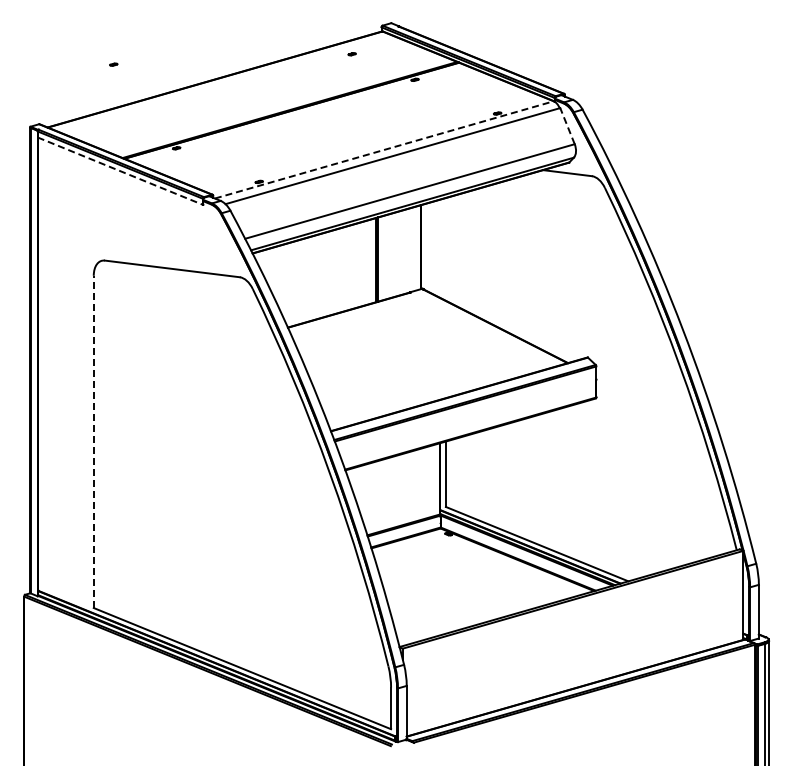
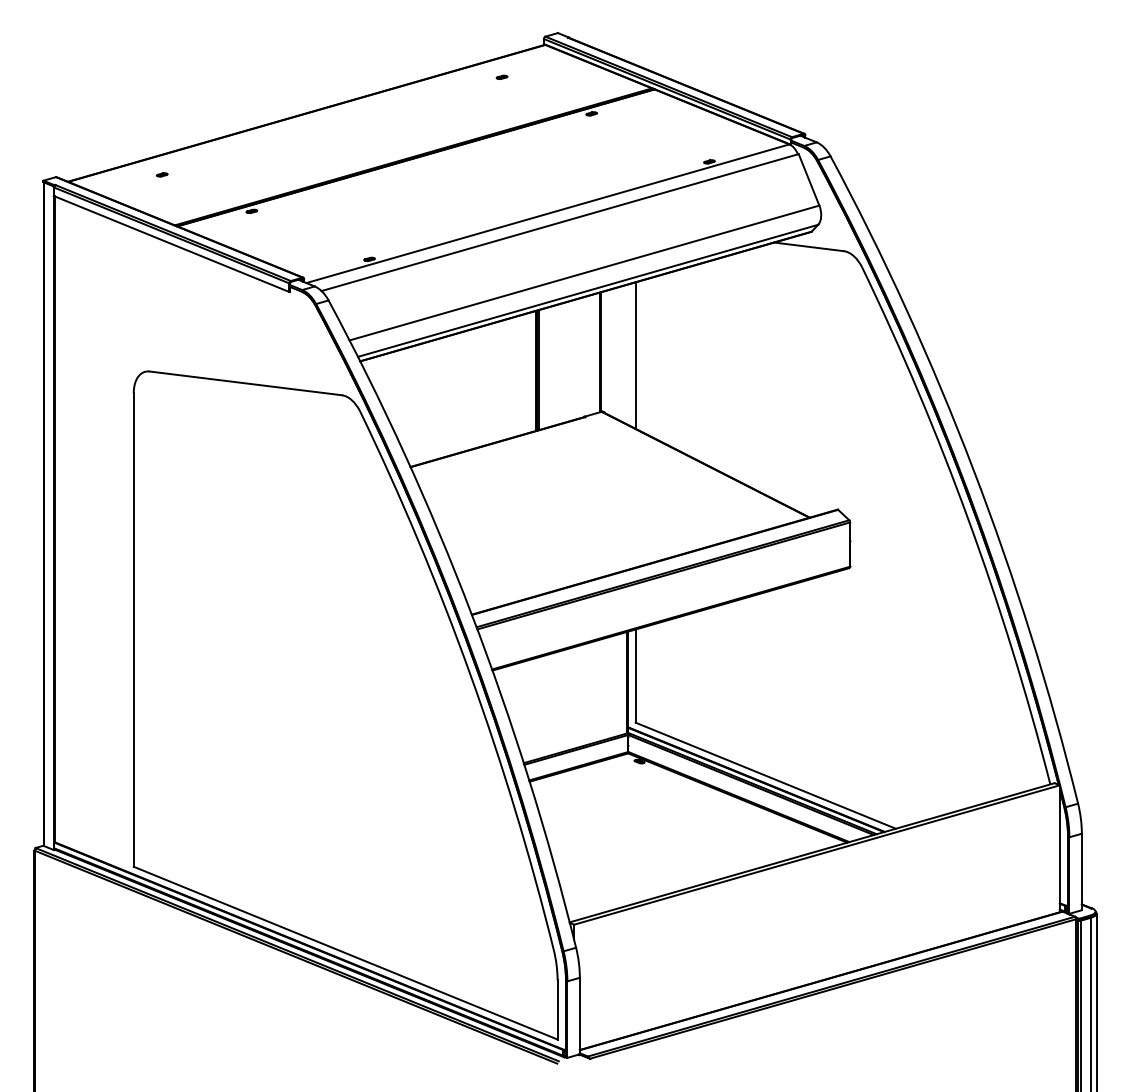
part: (113, 64) -> (161, 174), moved
line: (567, 125) -> (809, 178), dashed -> solid
line: (384, 149) -> (548, 213), dashed -> solid
line: (120, 171) -> (171, 244), dashed -> solid
line: (445, 249) -> (635, 355), added
line: (93, 441) -> (133, 629), dashed -> solid

